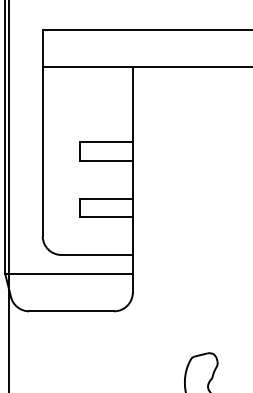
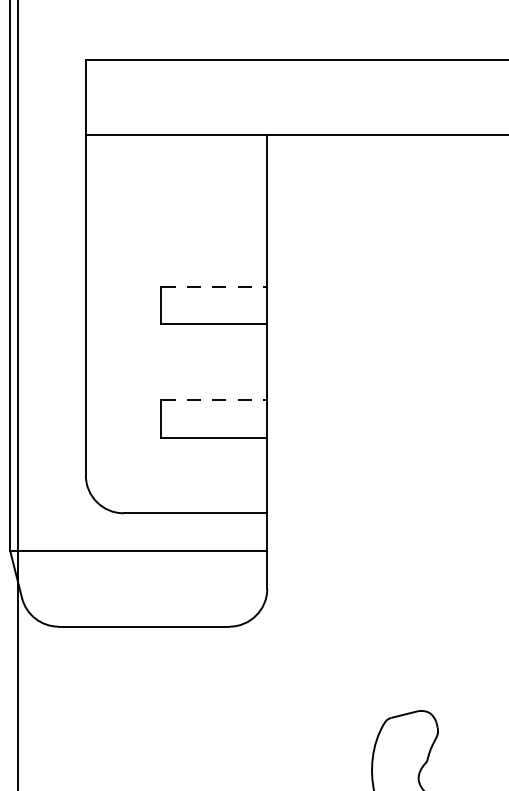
line: (107, 142) -> (216, 286), solid -> dashed
line: (107, 198) -> (216, 399), solid -> dashed

